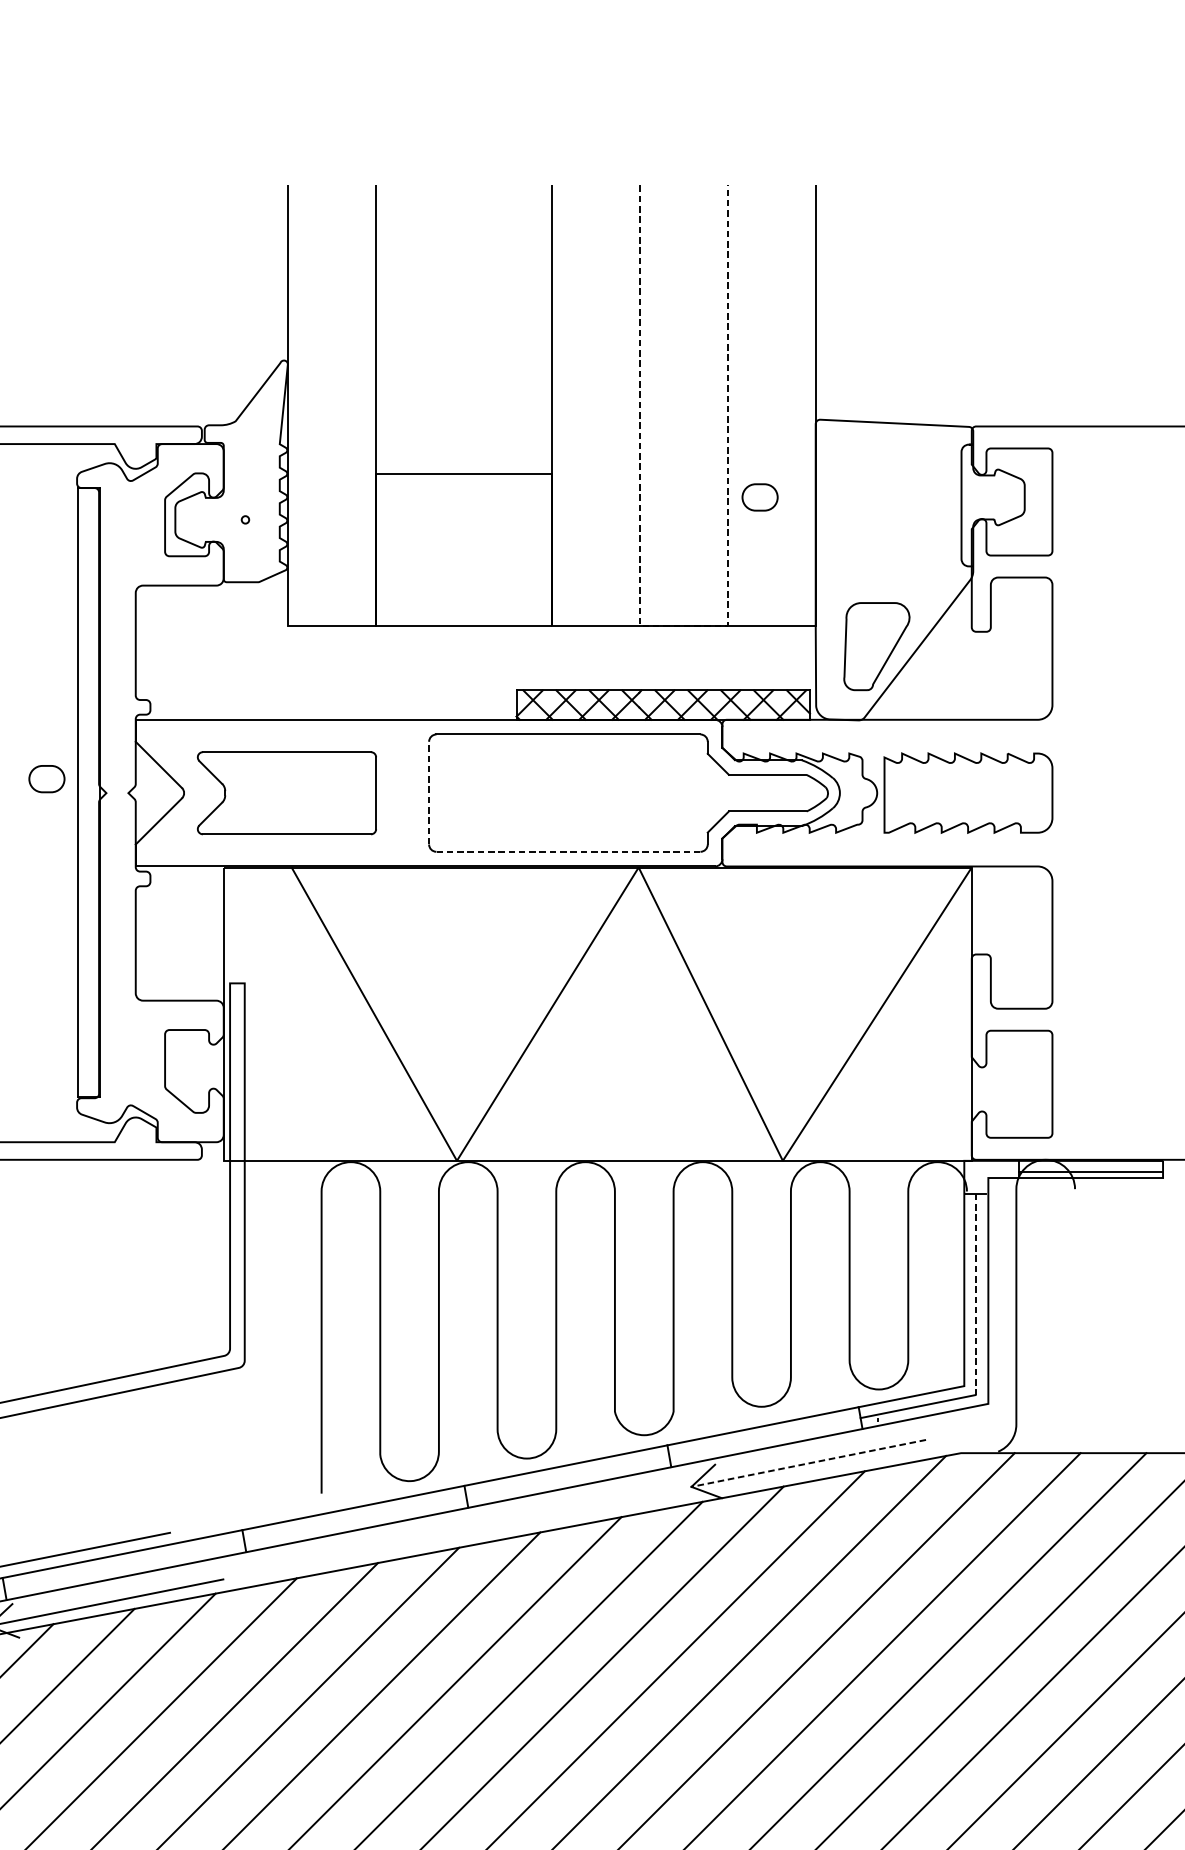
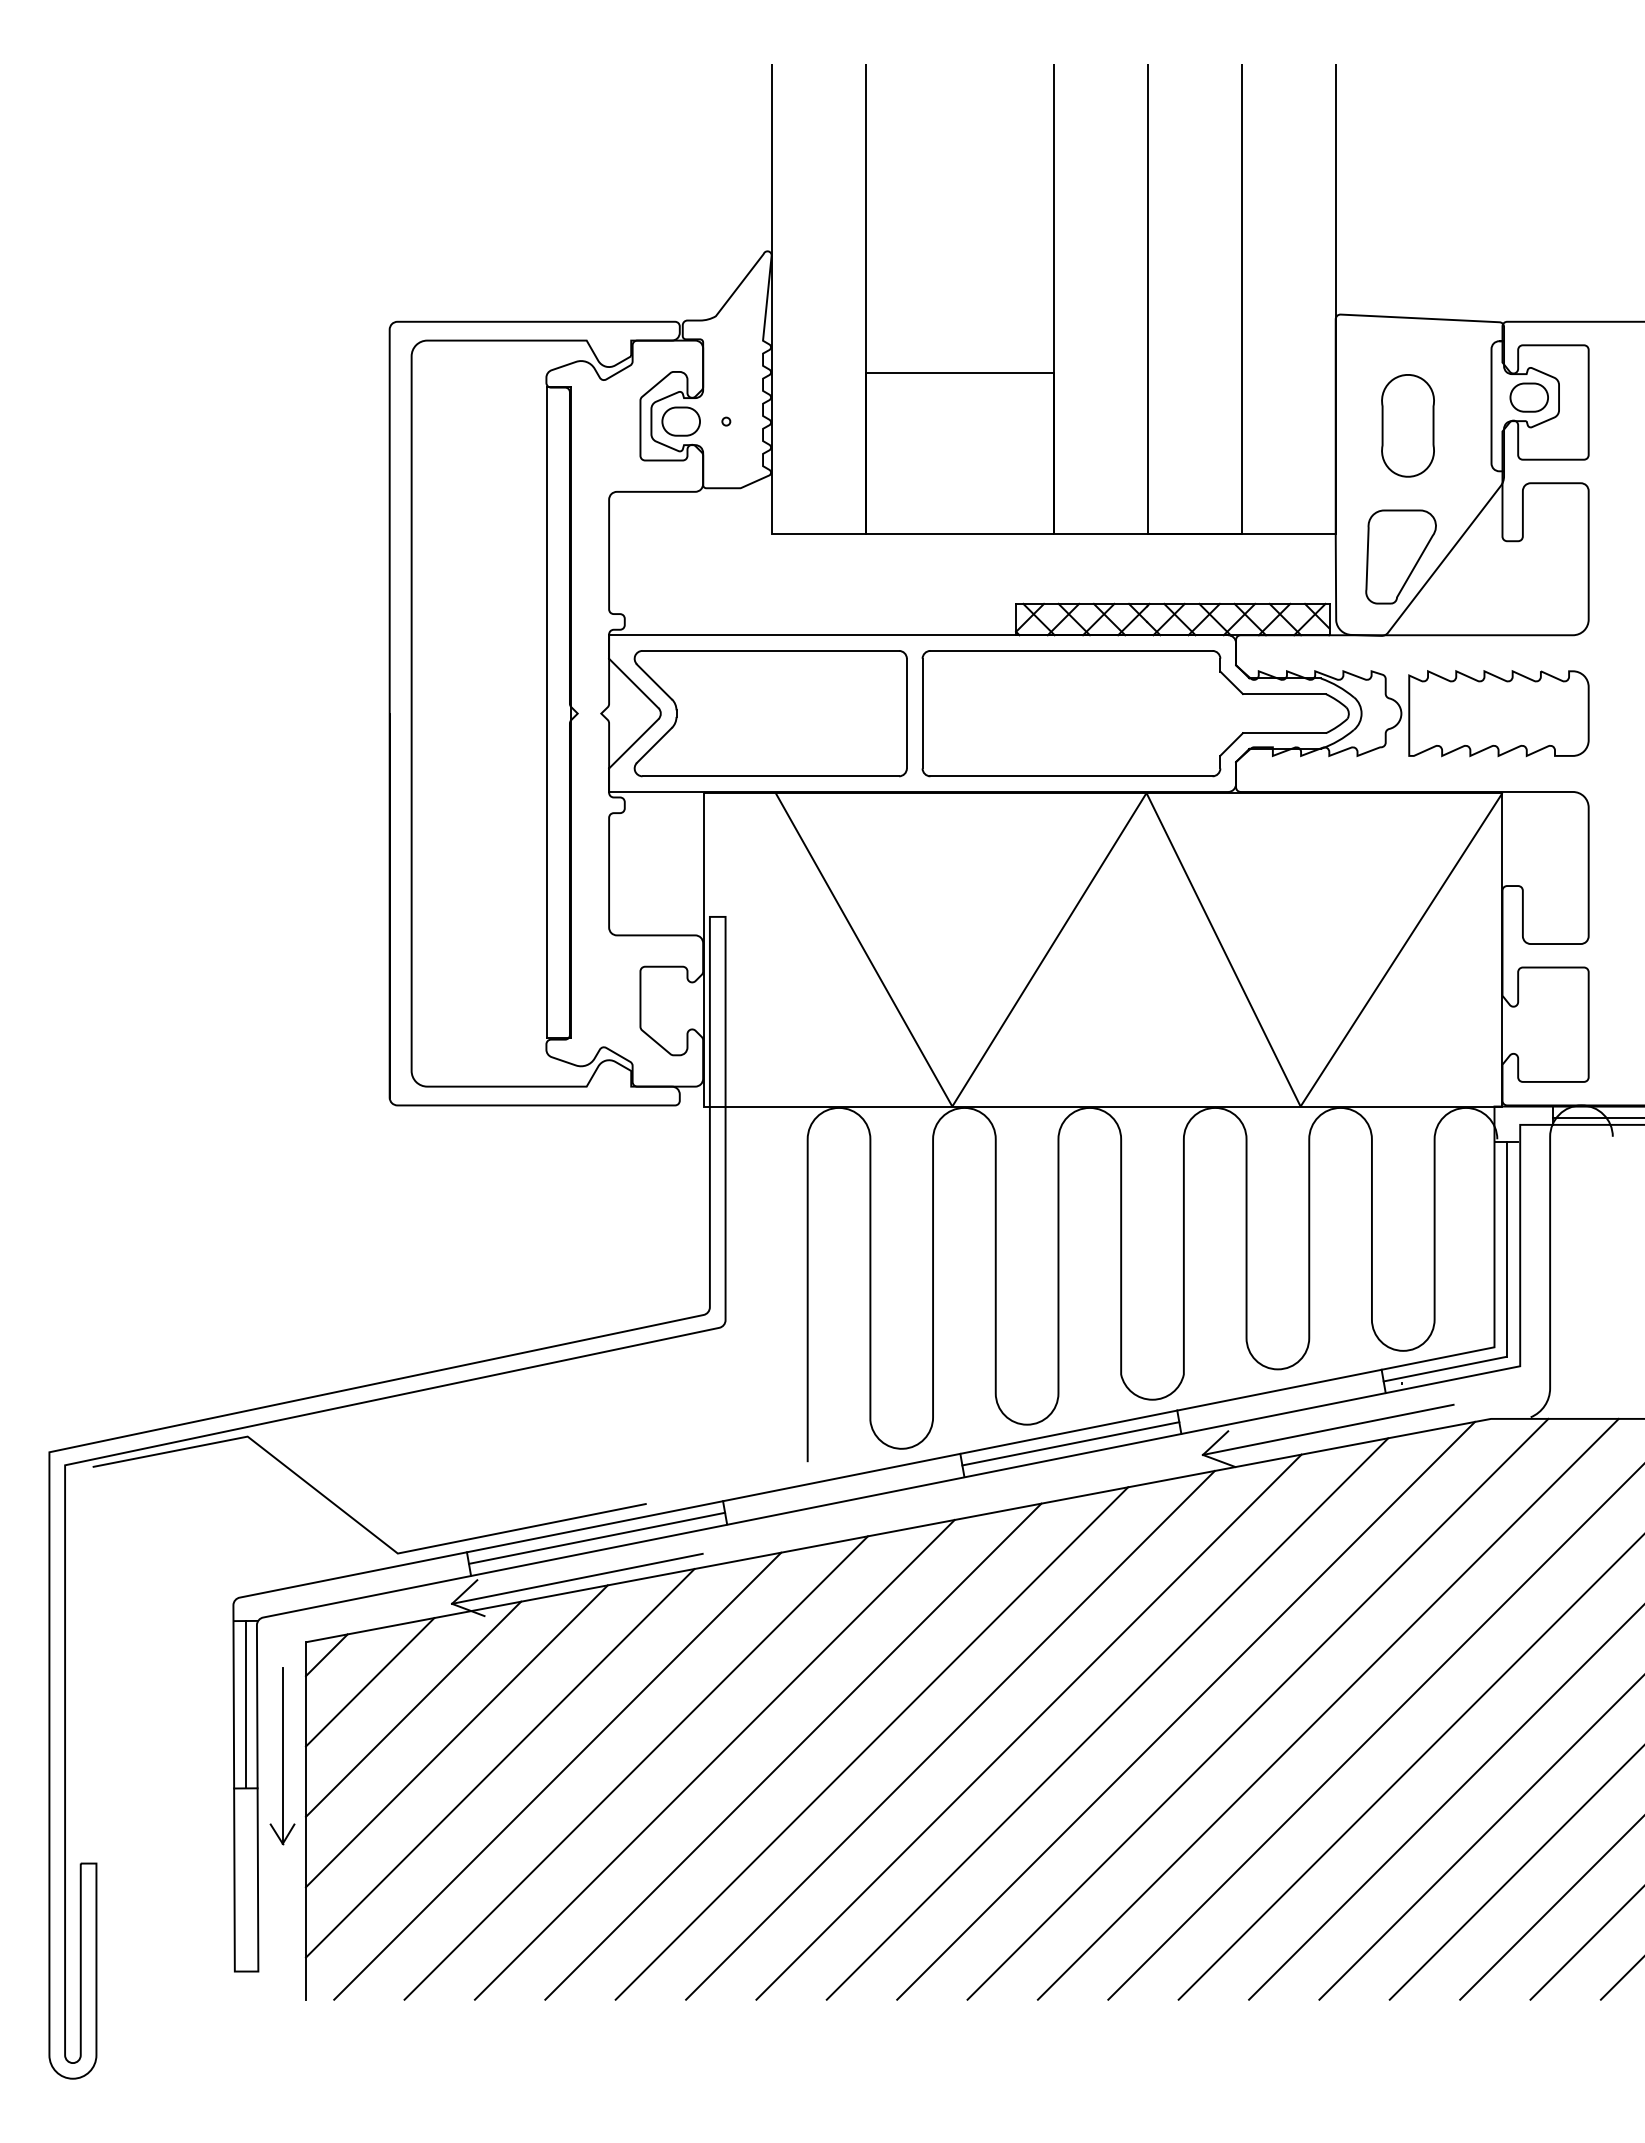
part: (759, 497) -> (1528, 397), moved
part: (882, 523) -> (1407, 425), added
line: (684, 625) -> (1195, 534), dashed -> solid
part: (46, 778) -> (680, 421), moved
part: (286, 793) -> (770, 713), size x1.43
line: (429, 793) -> (922, 713), dashed -> solid
line: (567, 851) -> (1070, 776), dashed -> solid
line: (975, 1294) -> (1506, 1249), dashed -> solid
line: (808, 1463) -> (1328, 1429), dashed -> solid
line: (567, 1476) -> (1070, 1443), added
line: (124, 1564) -> (597, 1537), added

